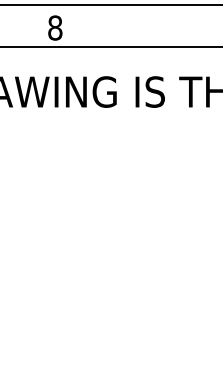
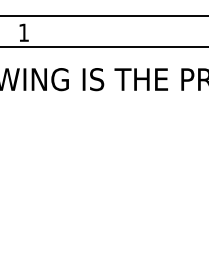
text: (54, 27) -> (23, 32), 8 -> 1

